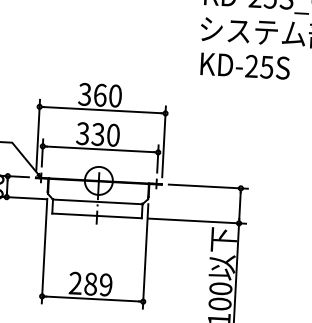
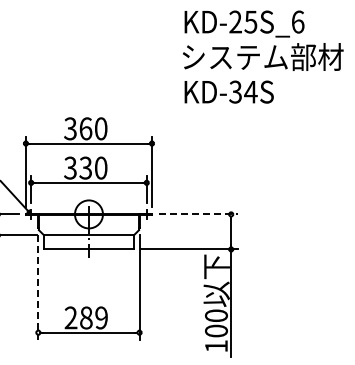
text: (259, 67) -> (243, 92), KD-25S -> KD-34S
line: (208, 186) -> (198, 214), solid -> dashed
line: (44, 251) -> (38, 287), solid -> dashed

